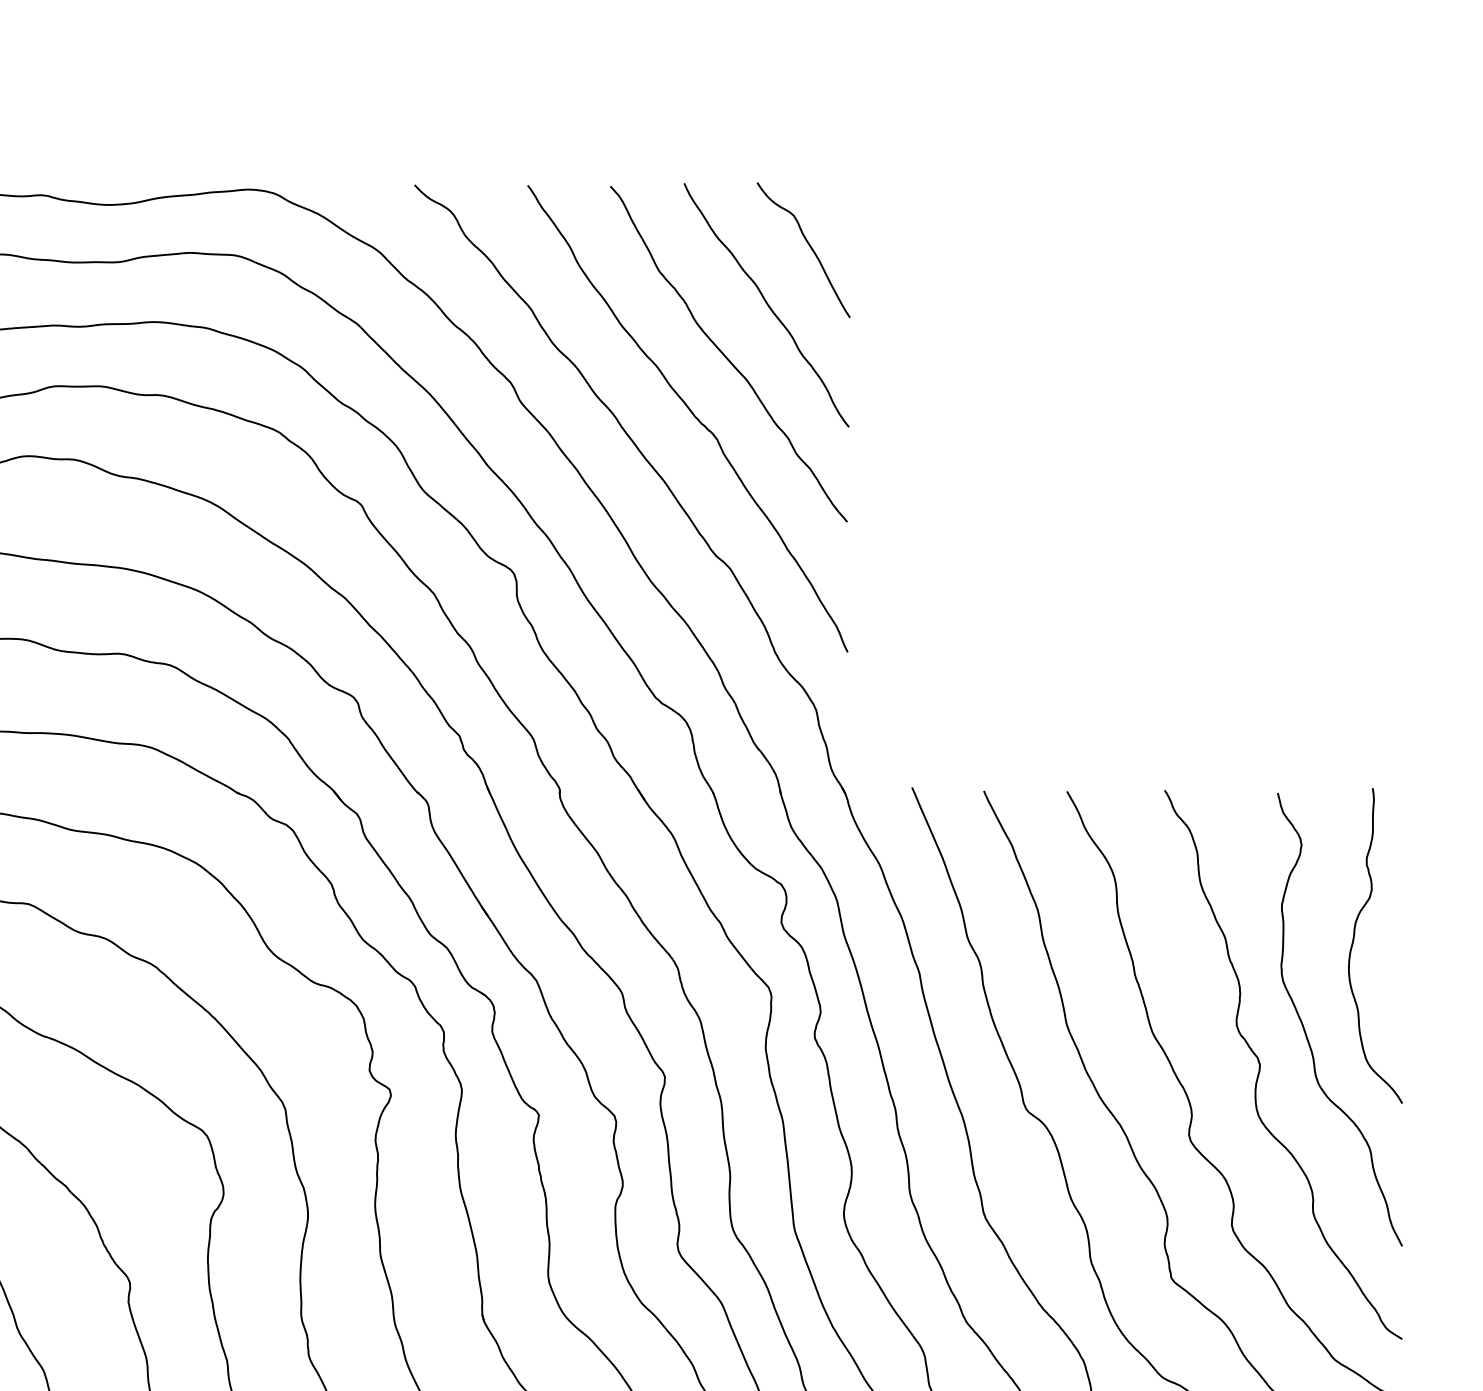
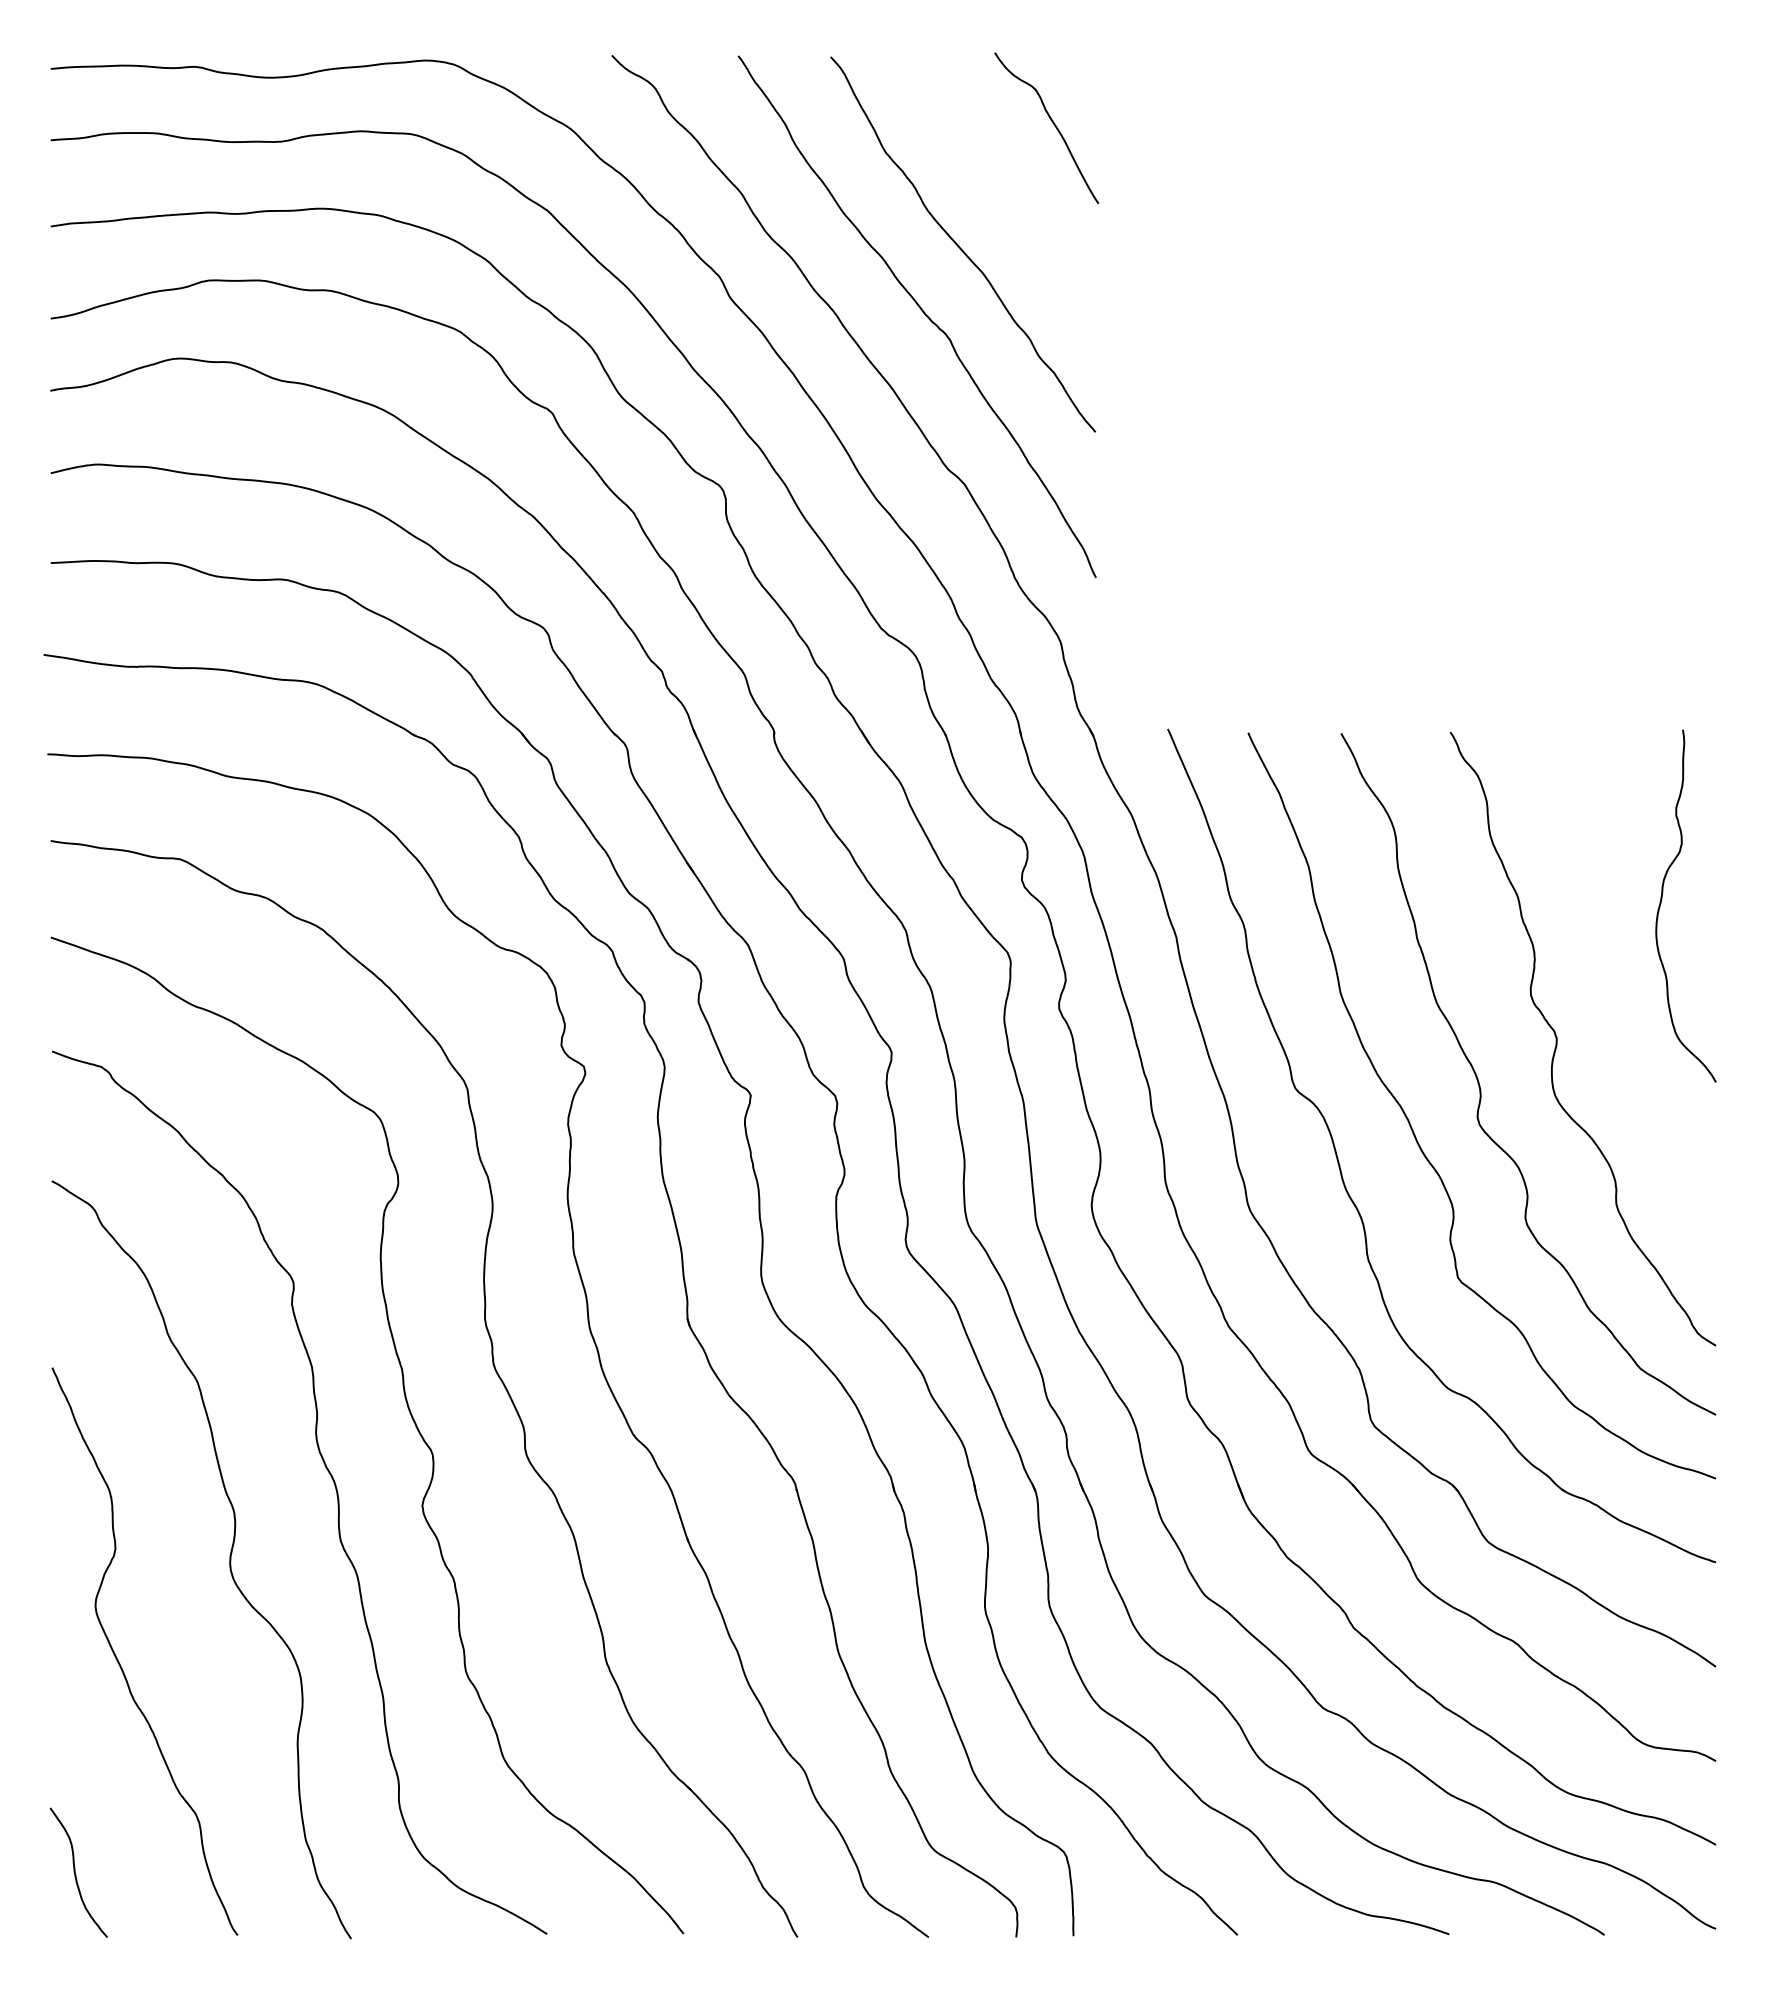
curve: (766, 304) -> (1005, 189), removed
curve: (1306, 1032) -> (1608, 1002), removed

